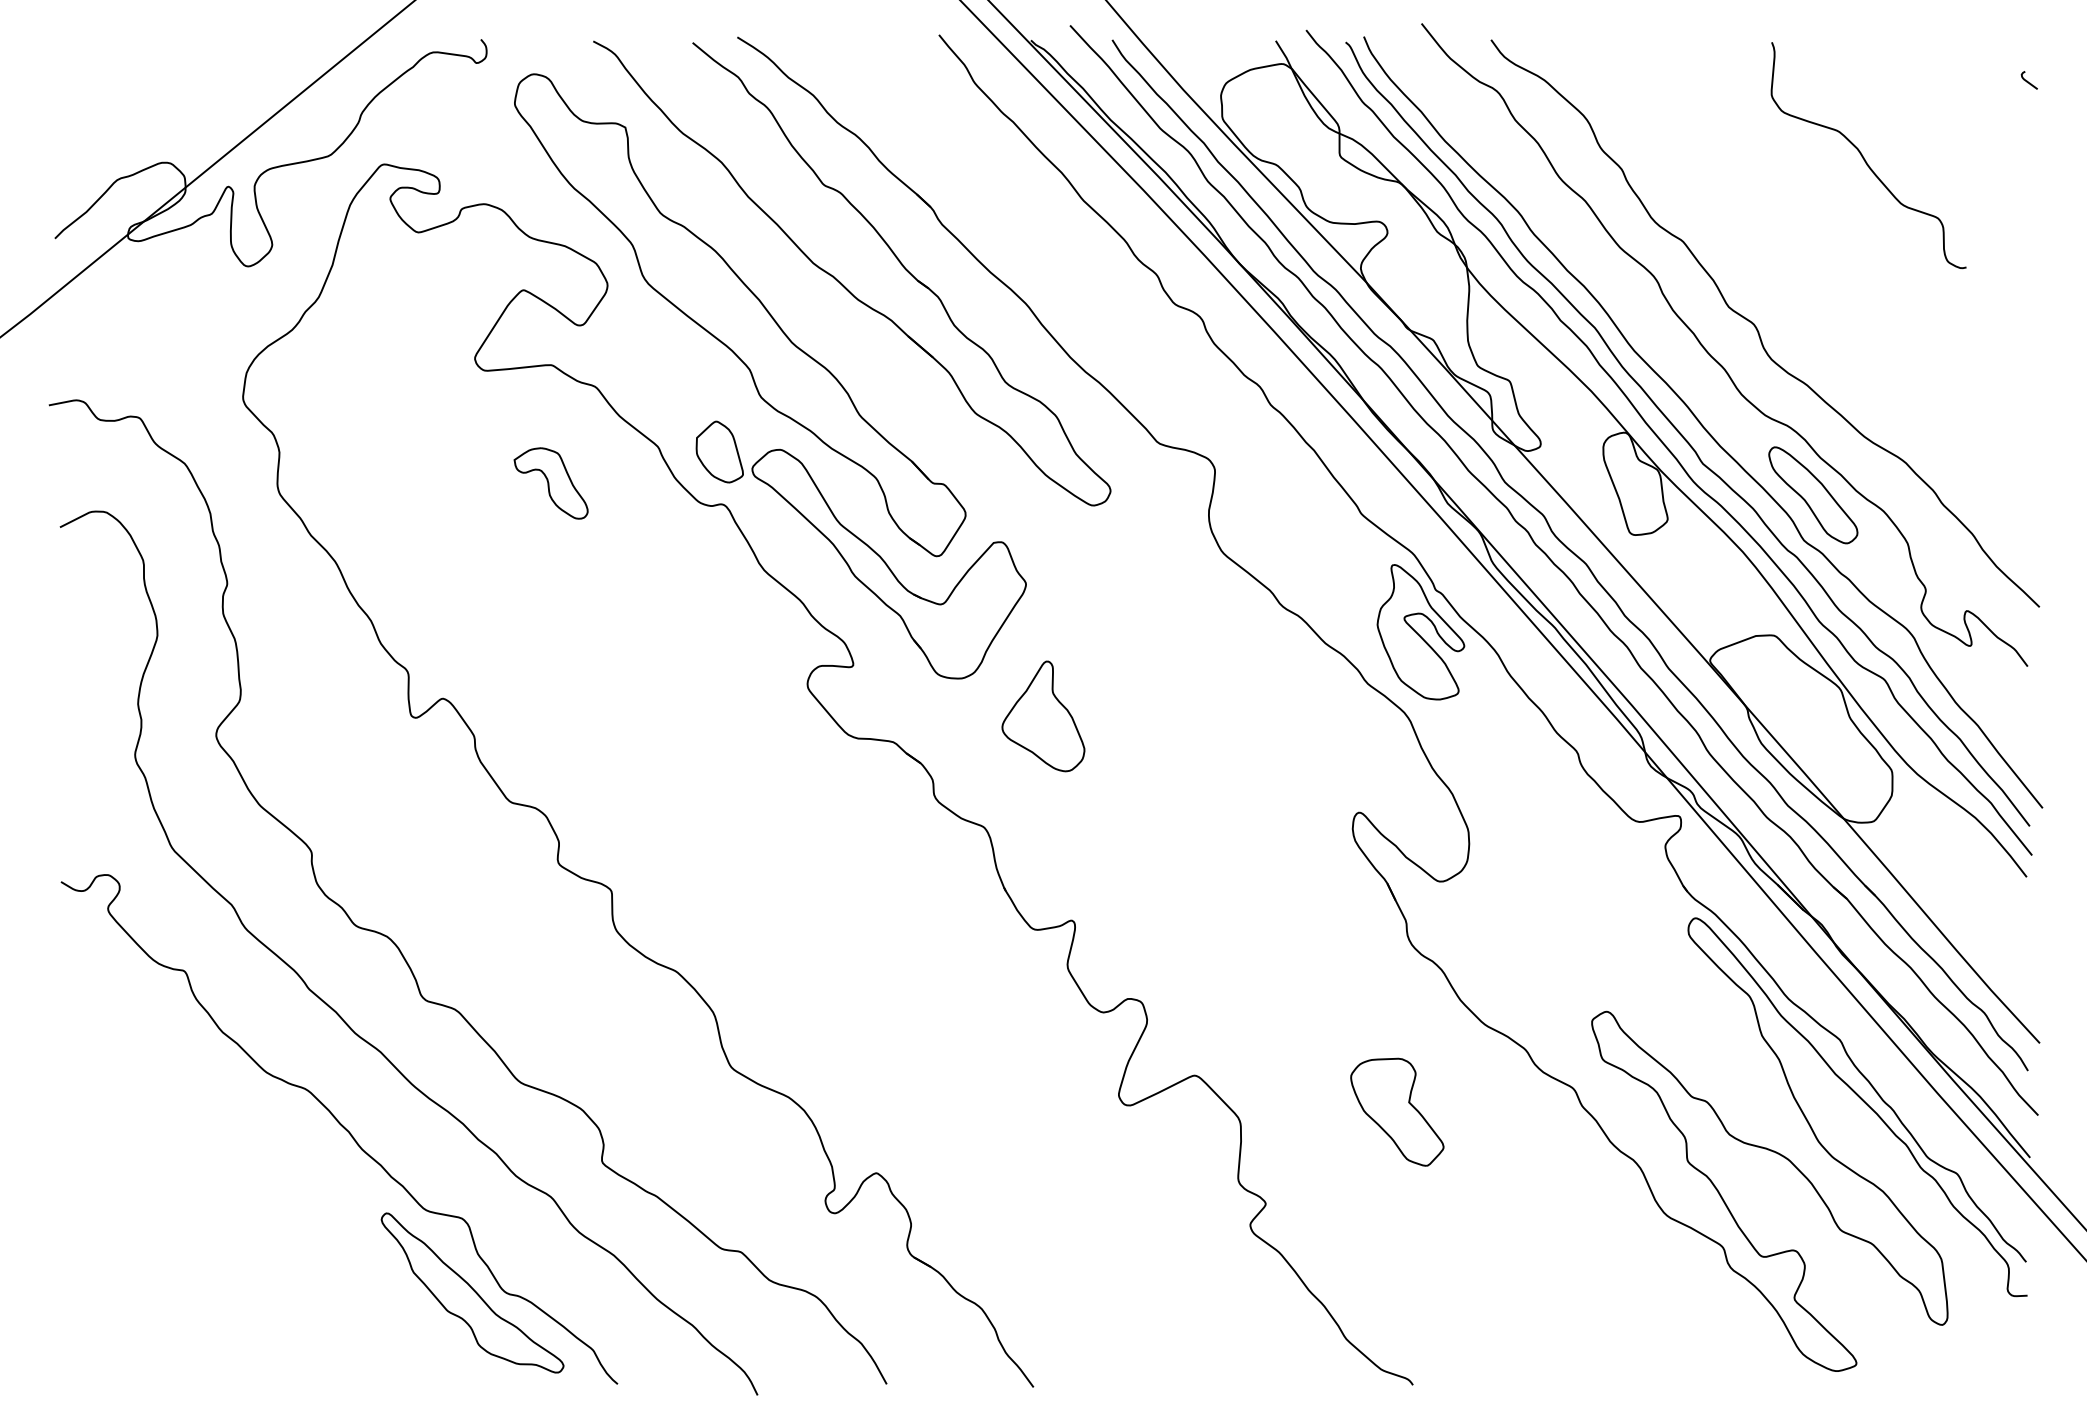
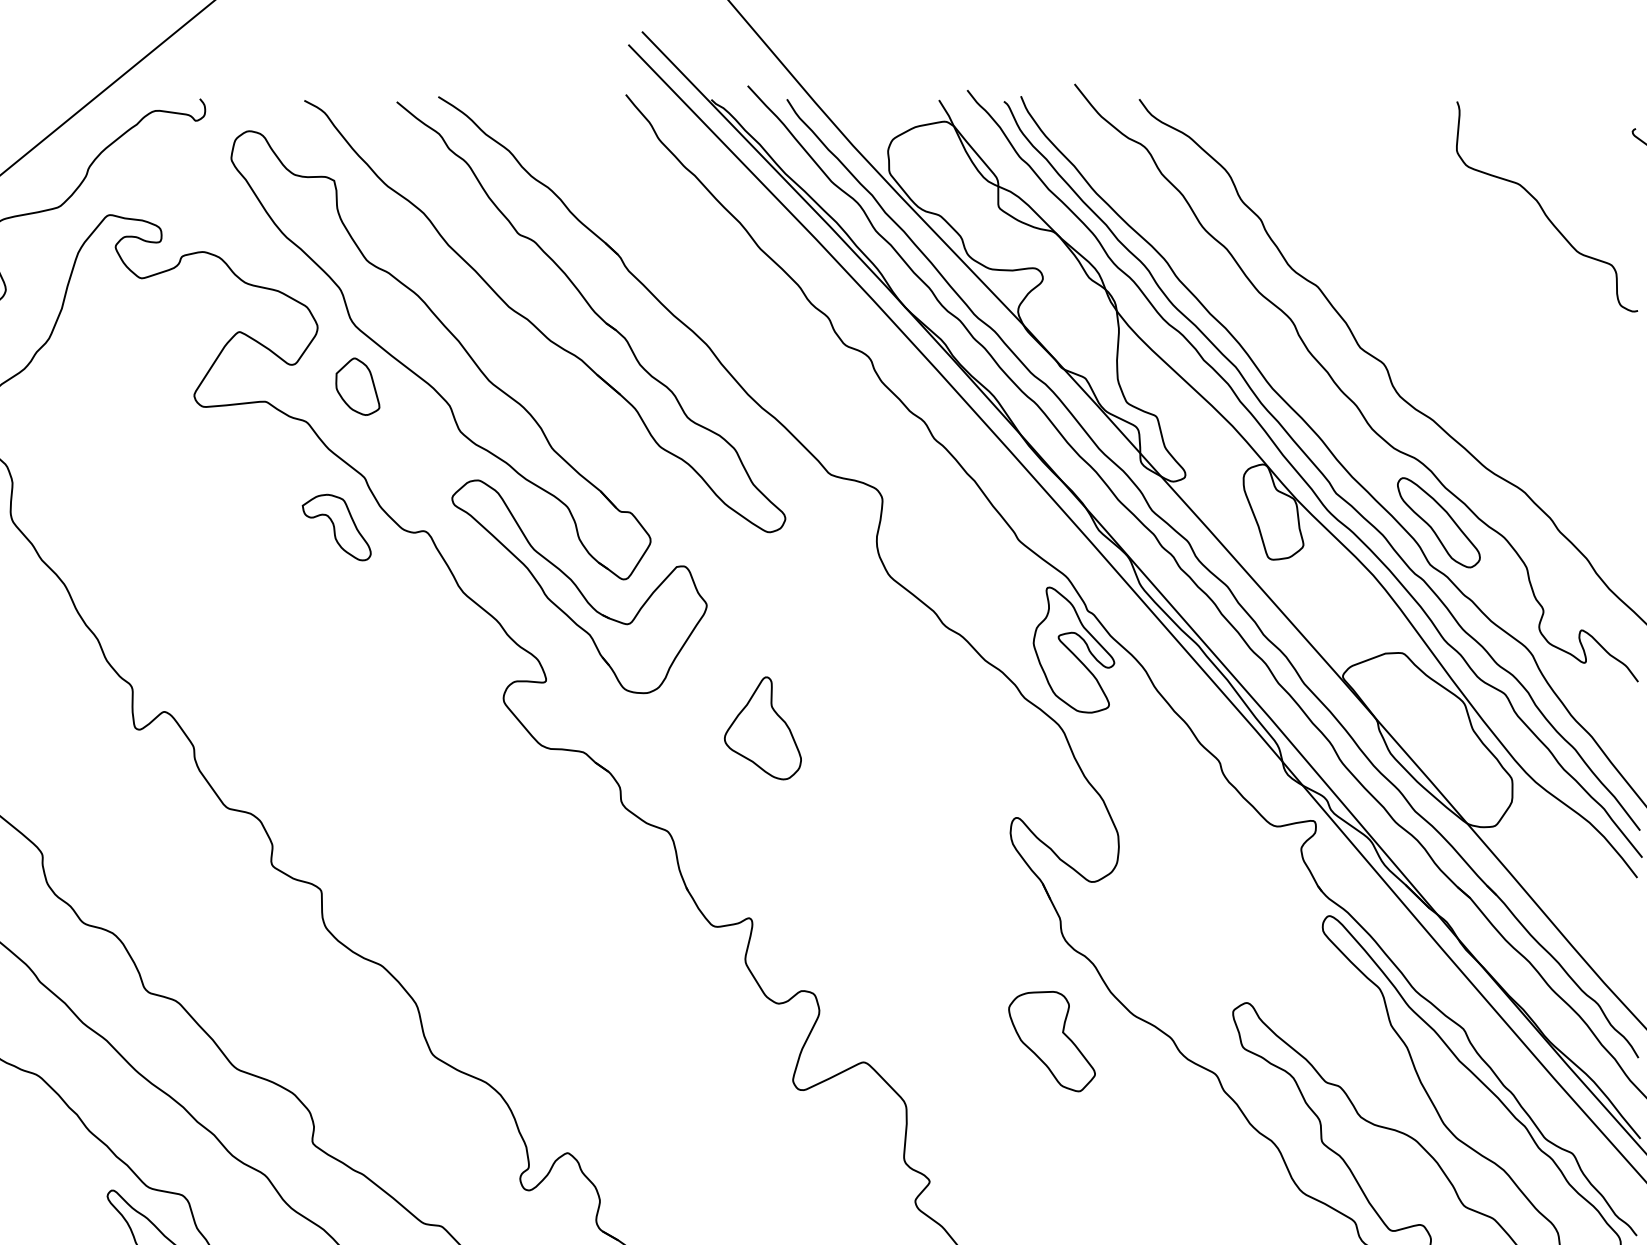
curve: (1864, 157) -> (1543, 208), moved
part: (719, 451) -> (357, 386), moved
part: (550, 483) -> (336, 527), moved
part: (1043, 716) -> (763, 728), moved
part: (1397, 1111) -> (1052, 1040), moved

